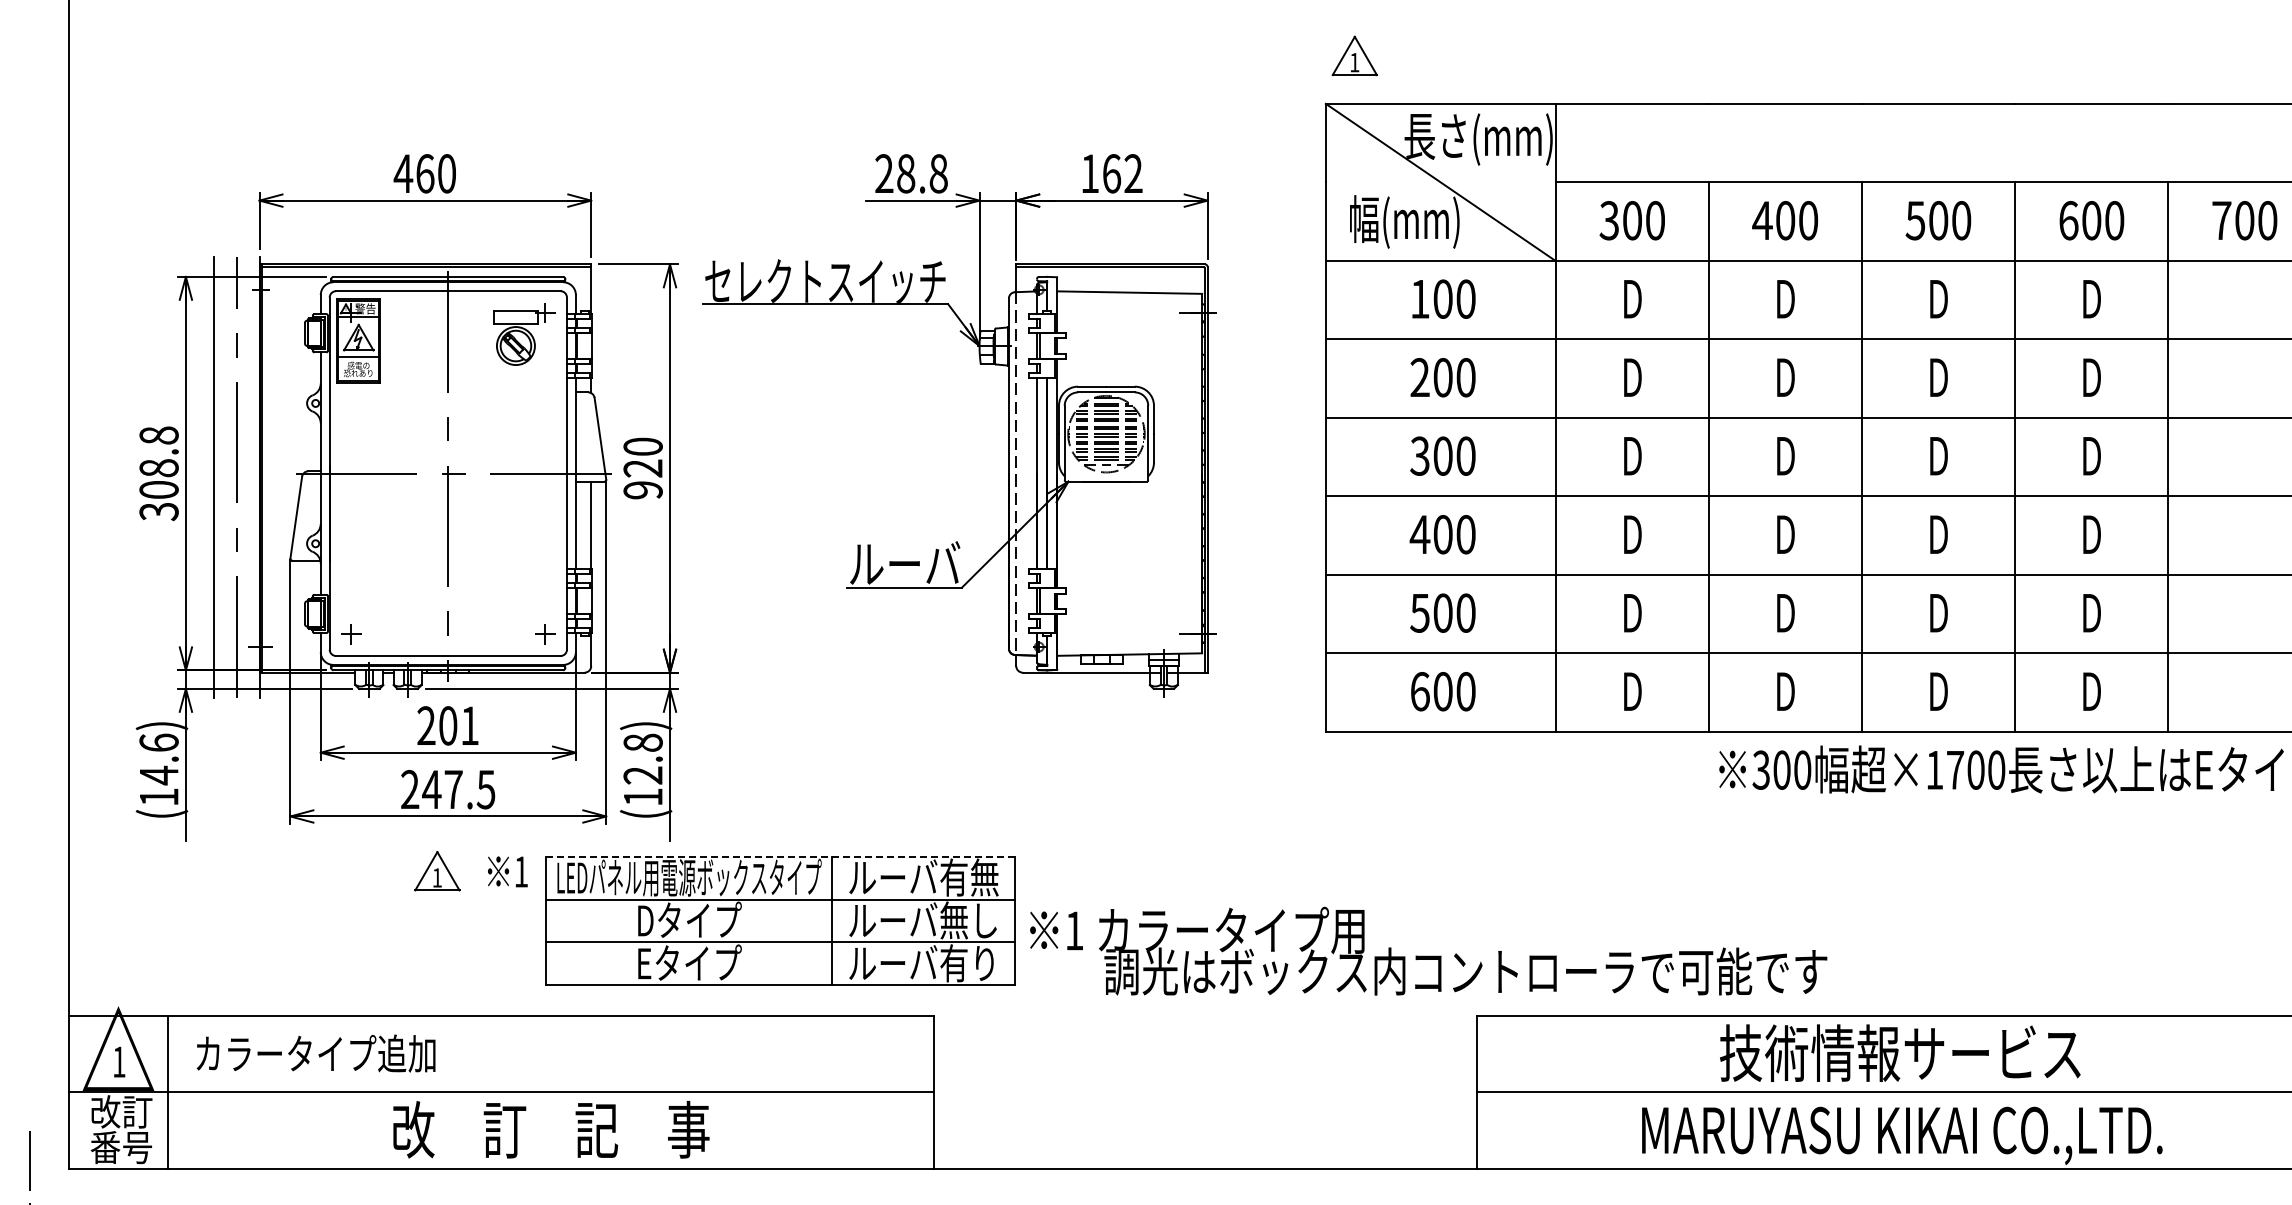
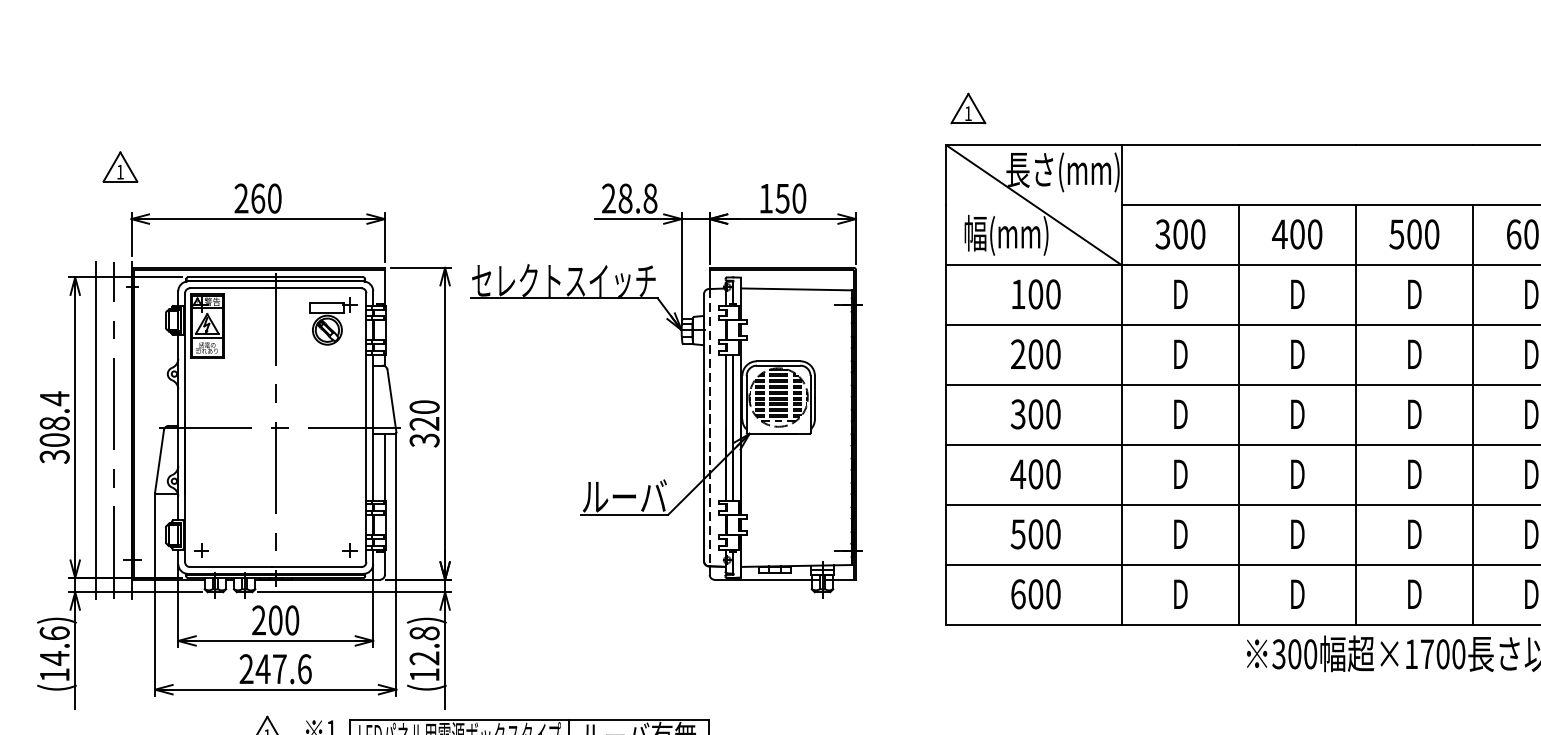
part: (245, 132) -> (120, 167), added
text: (403, 173) -> (241, 198), 460 -> 260
text: (1122, 173) -> (790, 198), 162 -> 150
text: (158, 435) -> (54, 398), 308.8 -> 308.4
text: (642, 490) -> (424, 440), 920 -> 320
text: (469, 725) -> (291, 620), 201 -> 200
text: (485, 789) -> (304, 669), 247.5 -> 247.6
line: (780, 856) -> (529, 720), dashed -> solid

